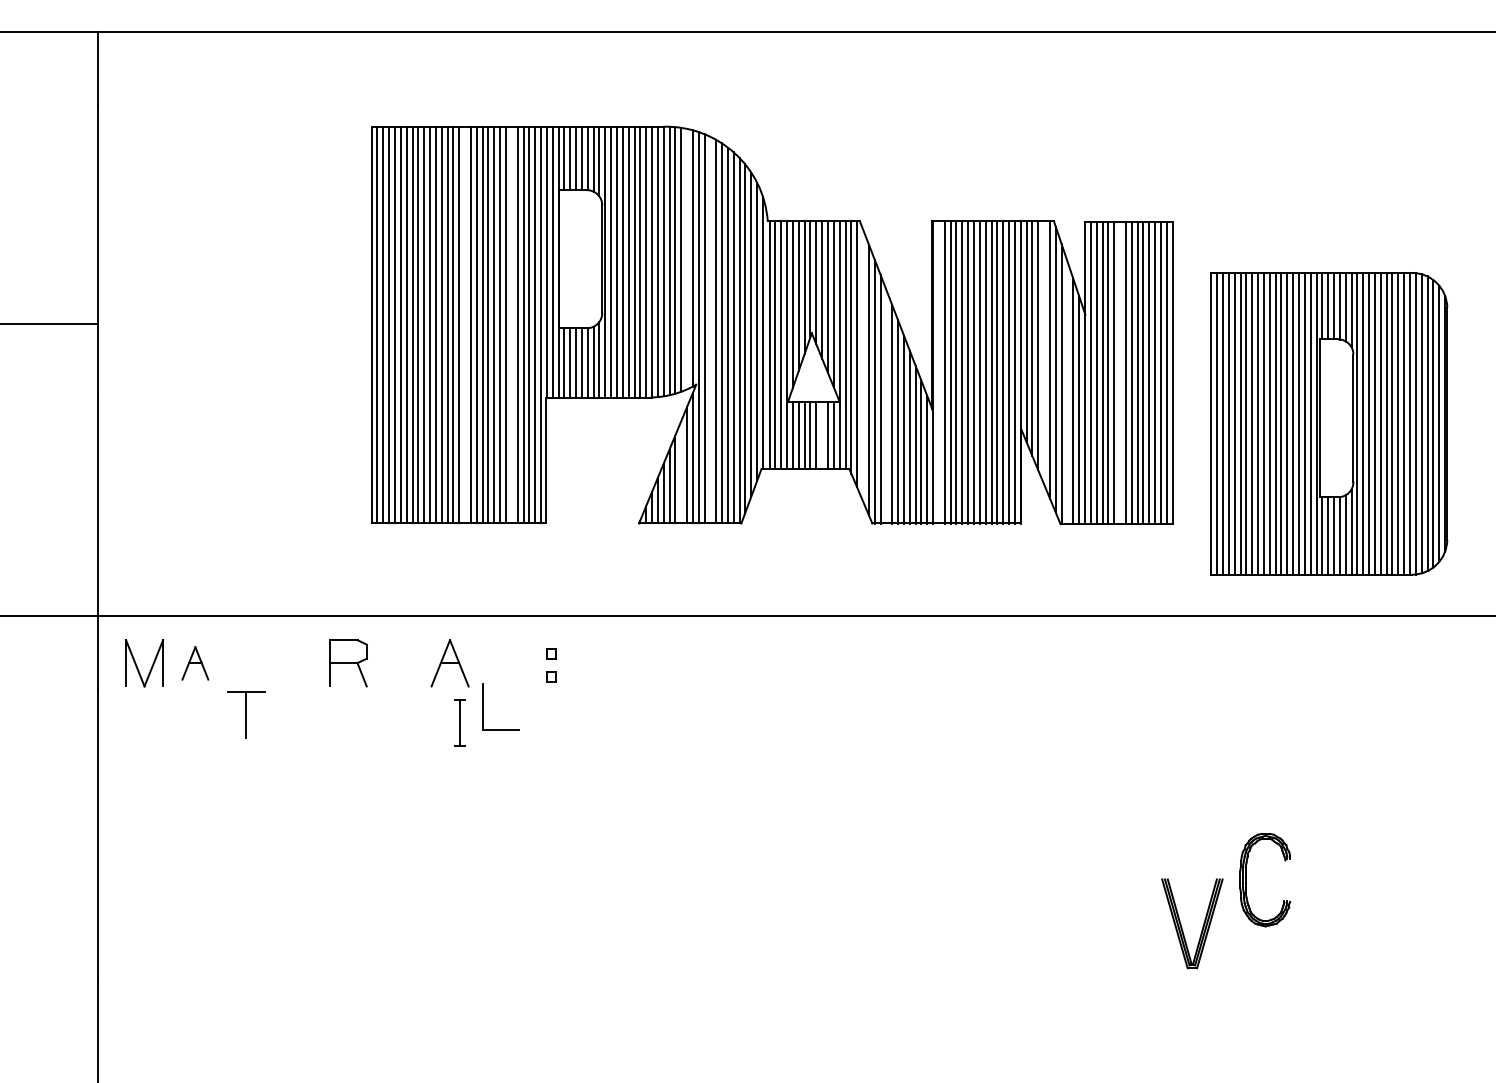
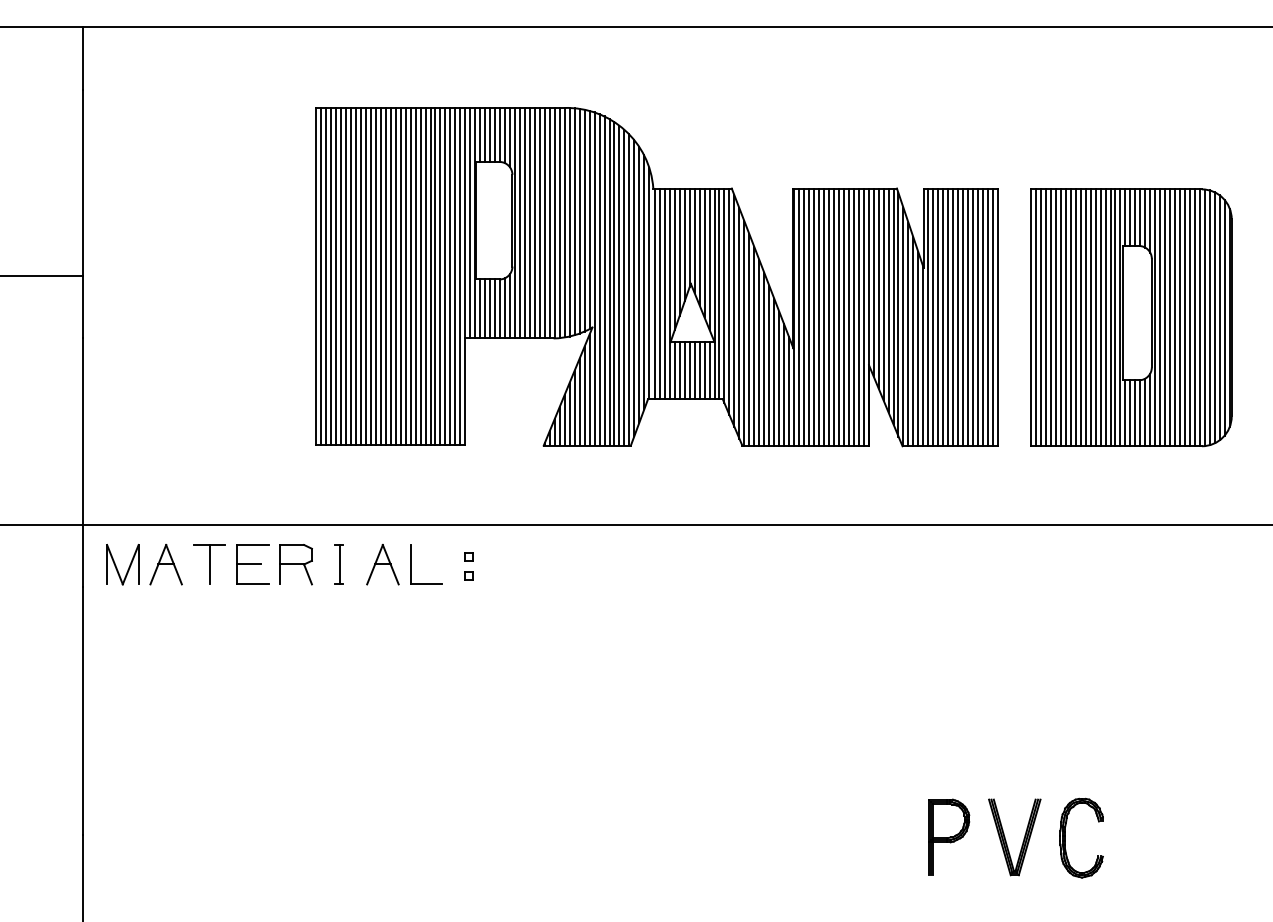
line: (686, 258) -> (584, 220), added
line: (464, 324) -> (395, 276), added
line: (511, 324) -> (435, 276), added
line: (710, 329) -> (604, 280), added
line: (1044, 352) -> (888, 300), added
line: (863, 364) -> (734, 310), added
line: (939, 372) -> (799, 317), added
line: (1120, 372) -> (953, 317), added
line: (1067, 392) -> (908, 334), added
line: (886, 406) -> (754, 346), added
part: (1329, 423) -> (1131, 317), moved
line: (822, 435) -> (699, 370), added
line: (681, 471) -> (579, 401), added
part: (194, 663) -> (165, 564), size x1.43
part: (296, 663) -> (252, 564), added
part: (483, 706) -> (411, 564), moved
part: (246, 714) -> (209, 564), moved
part: (458, 723) -> (338, 564), moved
part: (1246, 879) -> (1065, 837), moved
part: (1182, 927) -> (1006, 840), moved
part: (1115, 982) -> (949, 836), added

